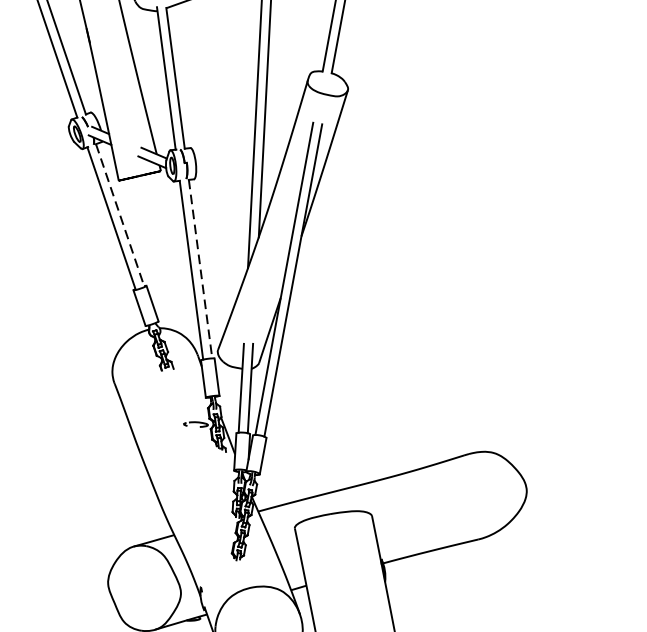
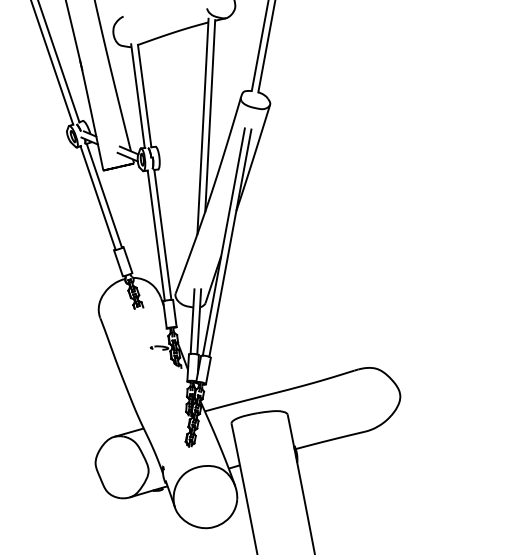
line: (120, 214) -> (104, 195), dashed -> solid
line: (200, 268) -> (162, 234), dashed -> solid

